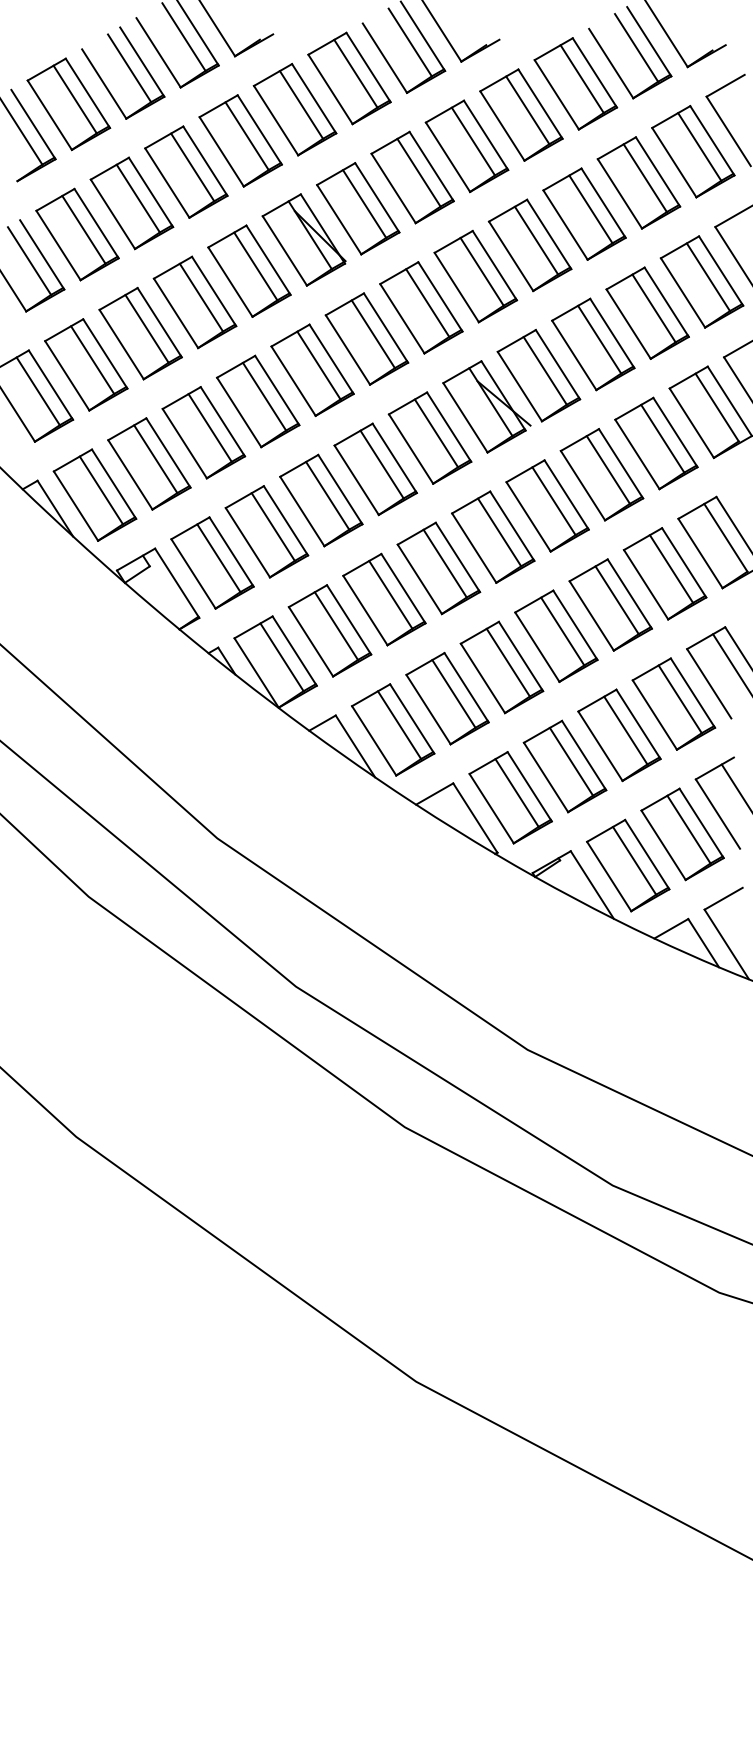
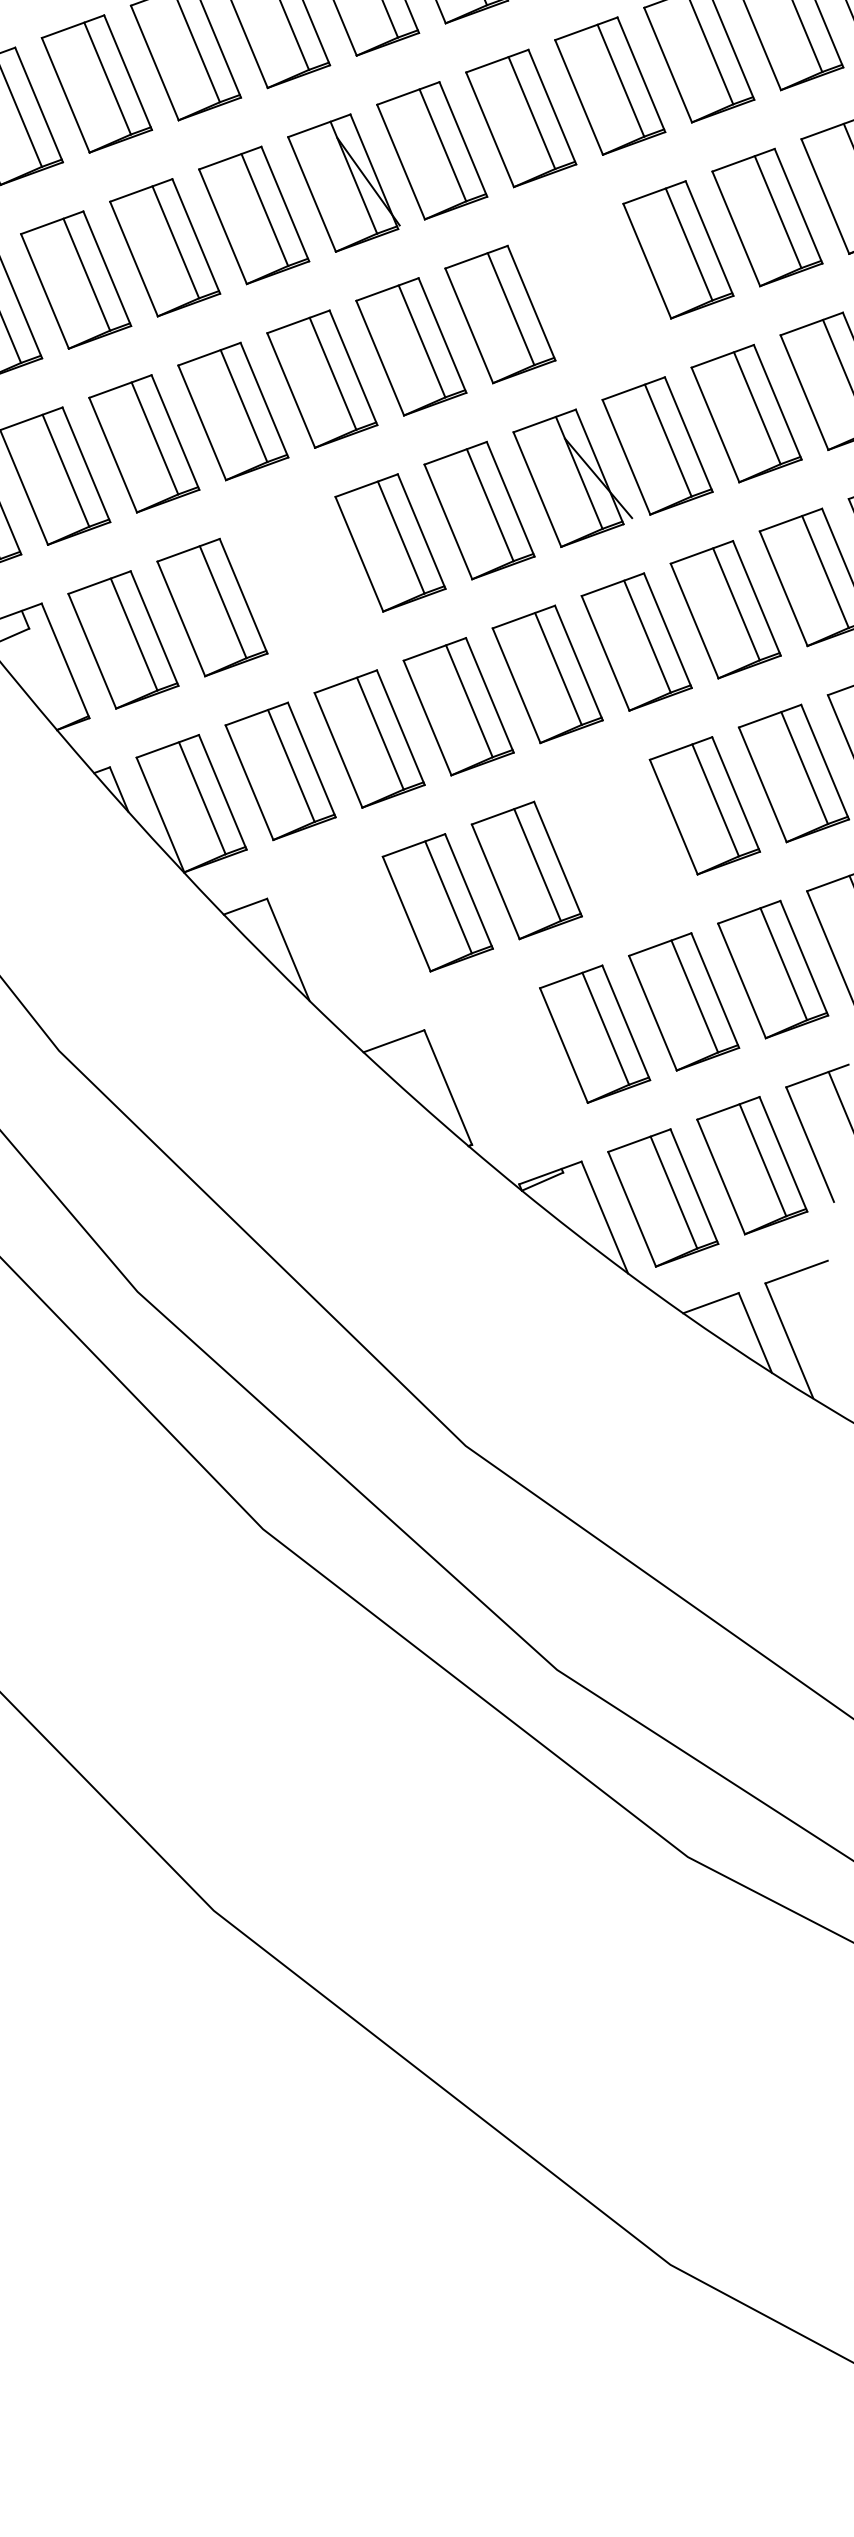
part: (475, 276) -> (589, 281), removed
part: (321, 500) -> (301, 575), removed
part: (556, 635) -> (616, 837), removed
part: (393, 729) -> (349, 934), removed
part: (510, 797) -> (505, 1066), removed

